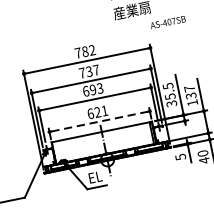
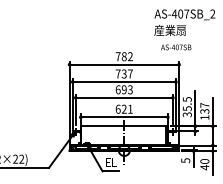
text: (168, 22) -> (176, 47), moved
line: (99, 121) -> (124, 117), dashed -> solid

